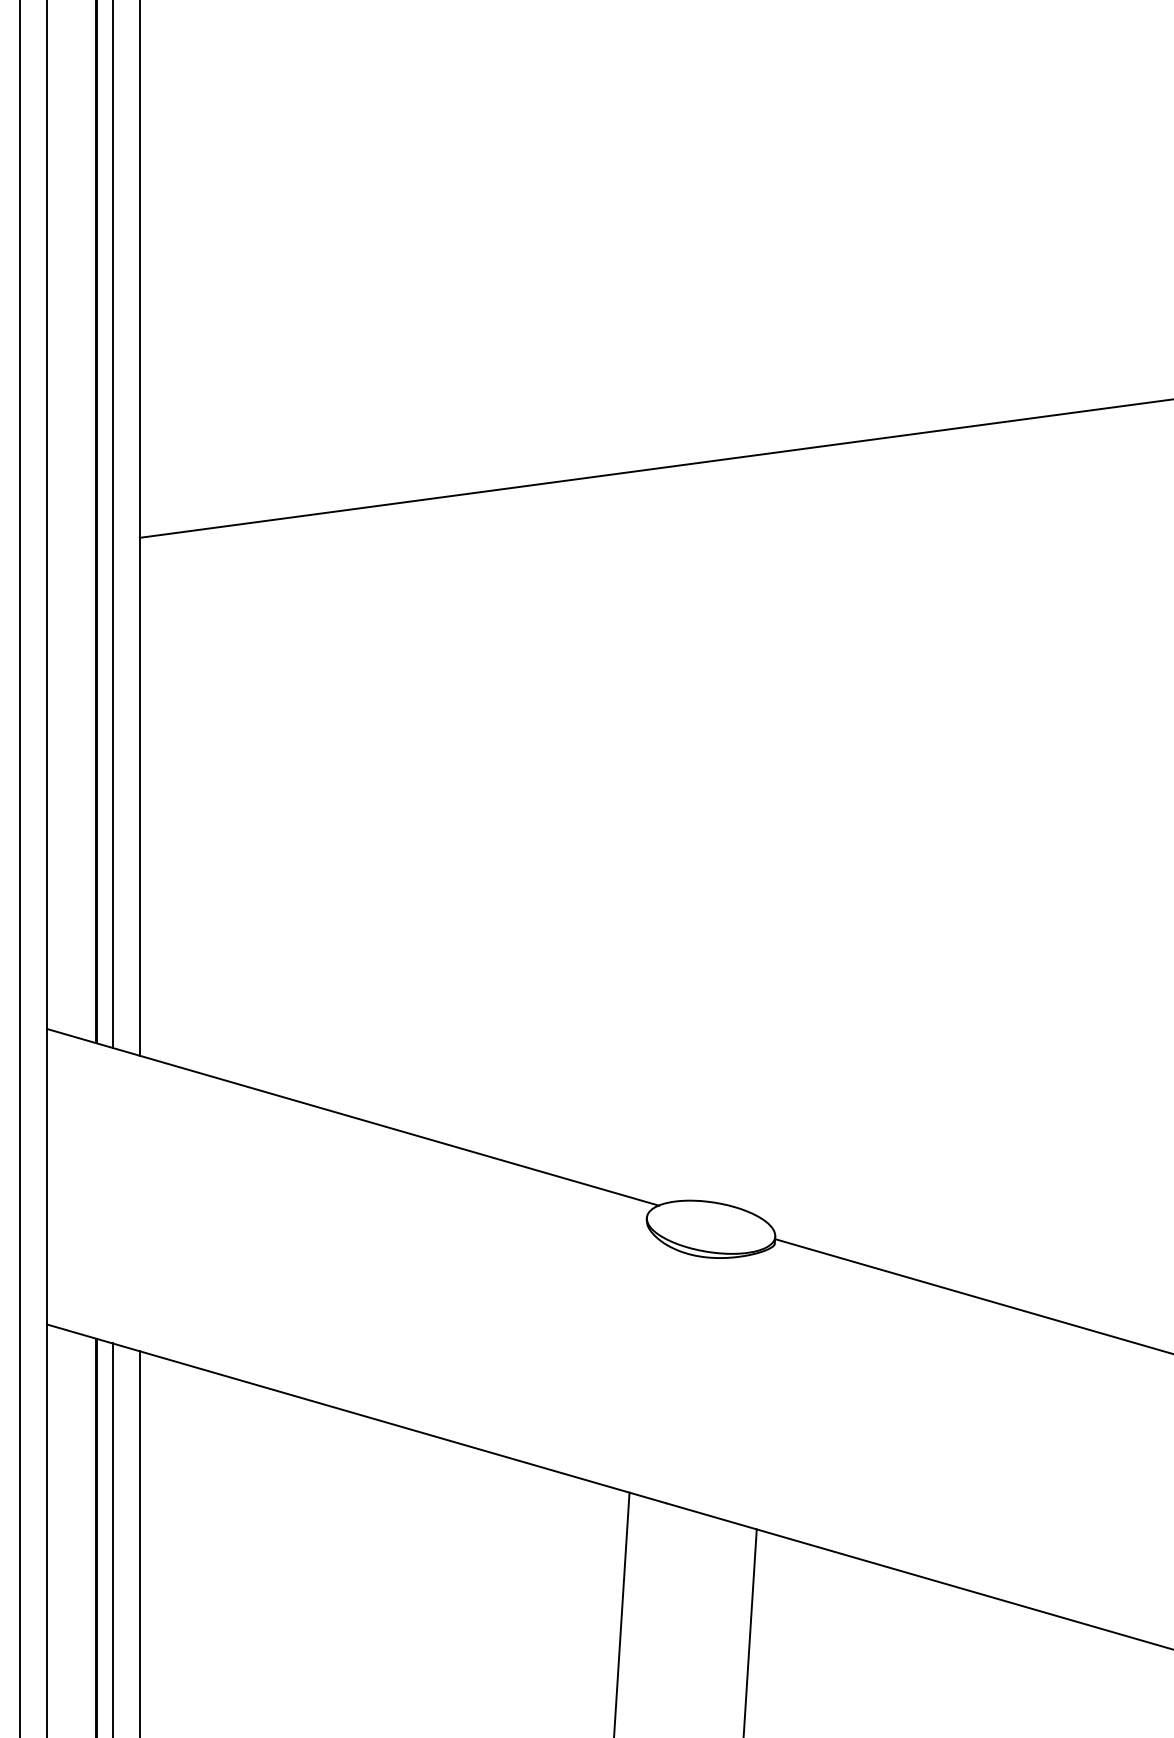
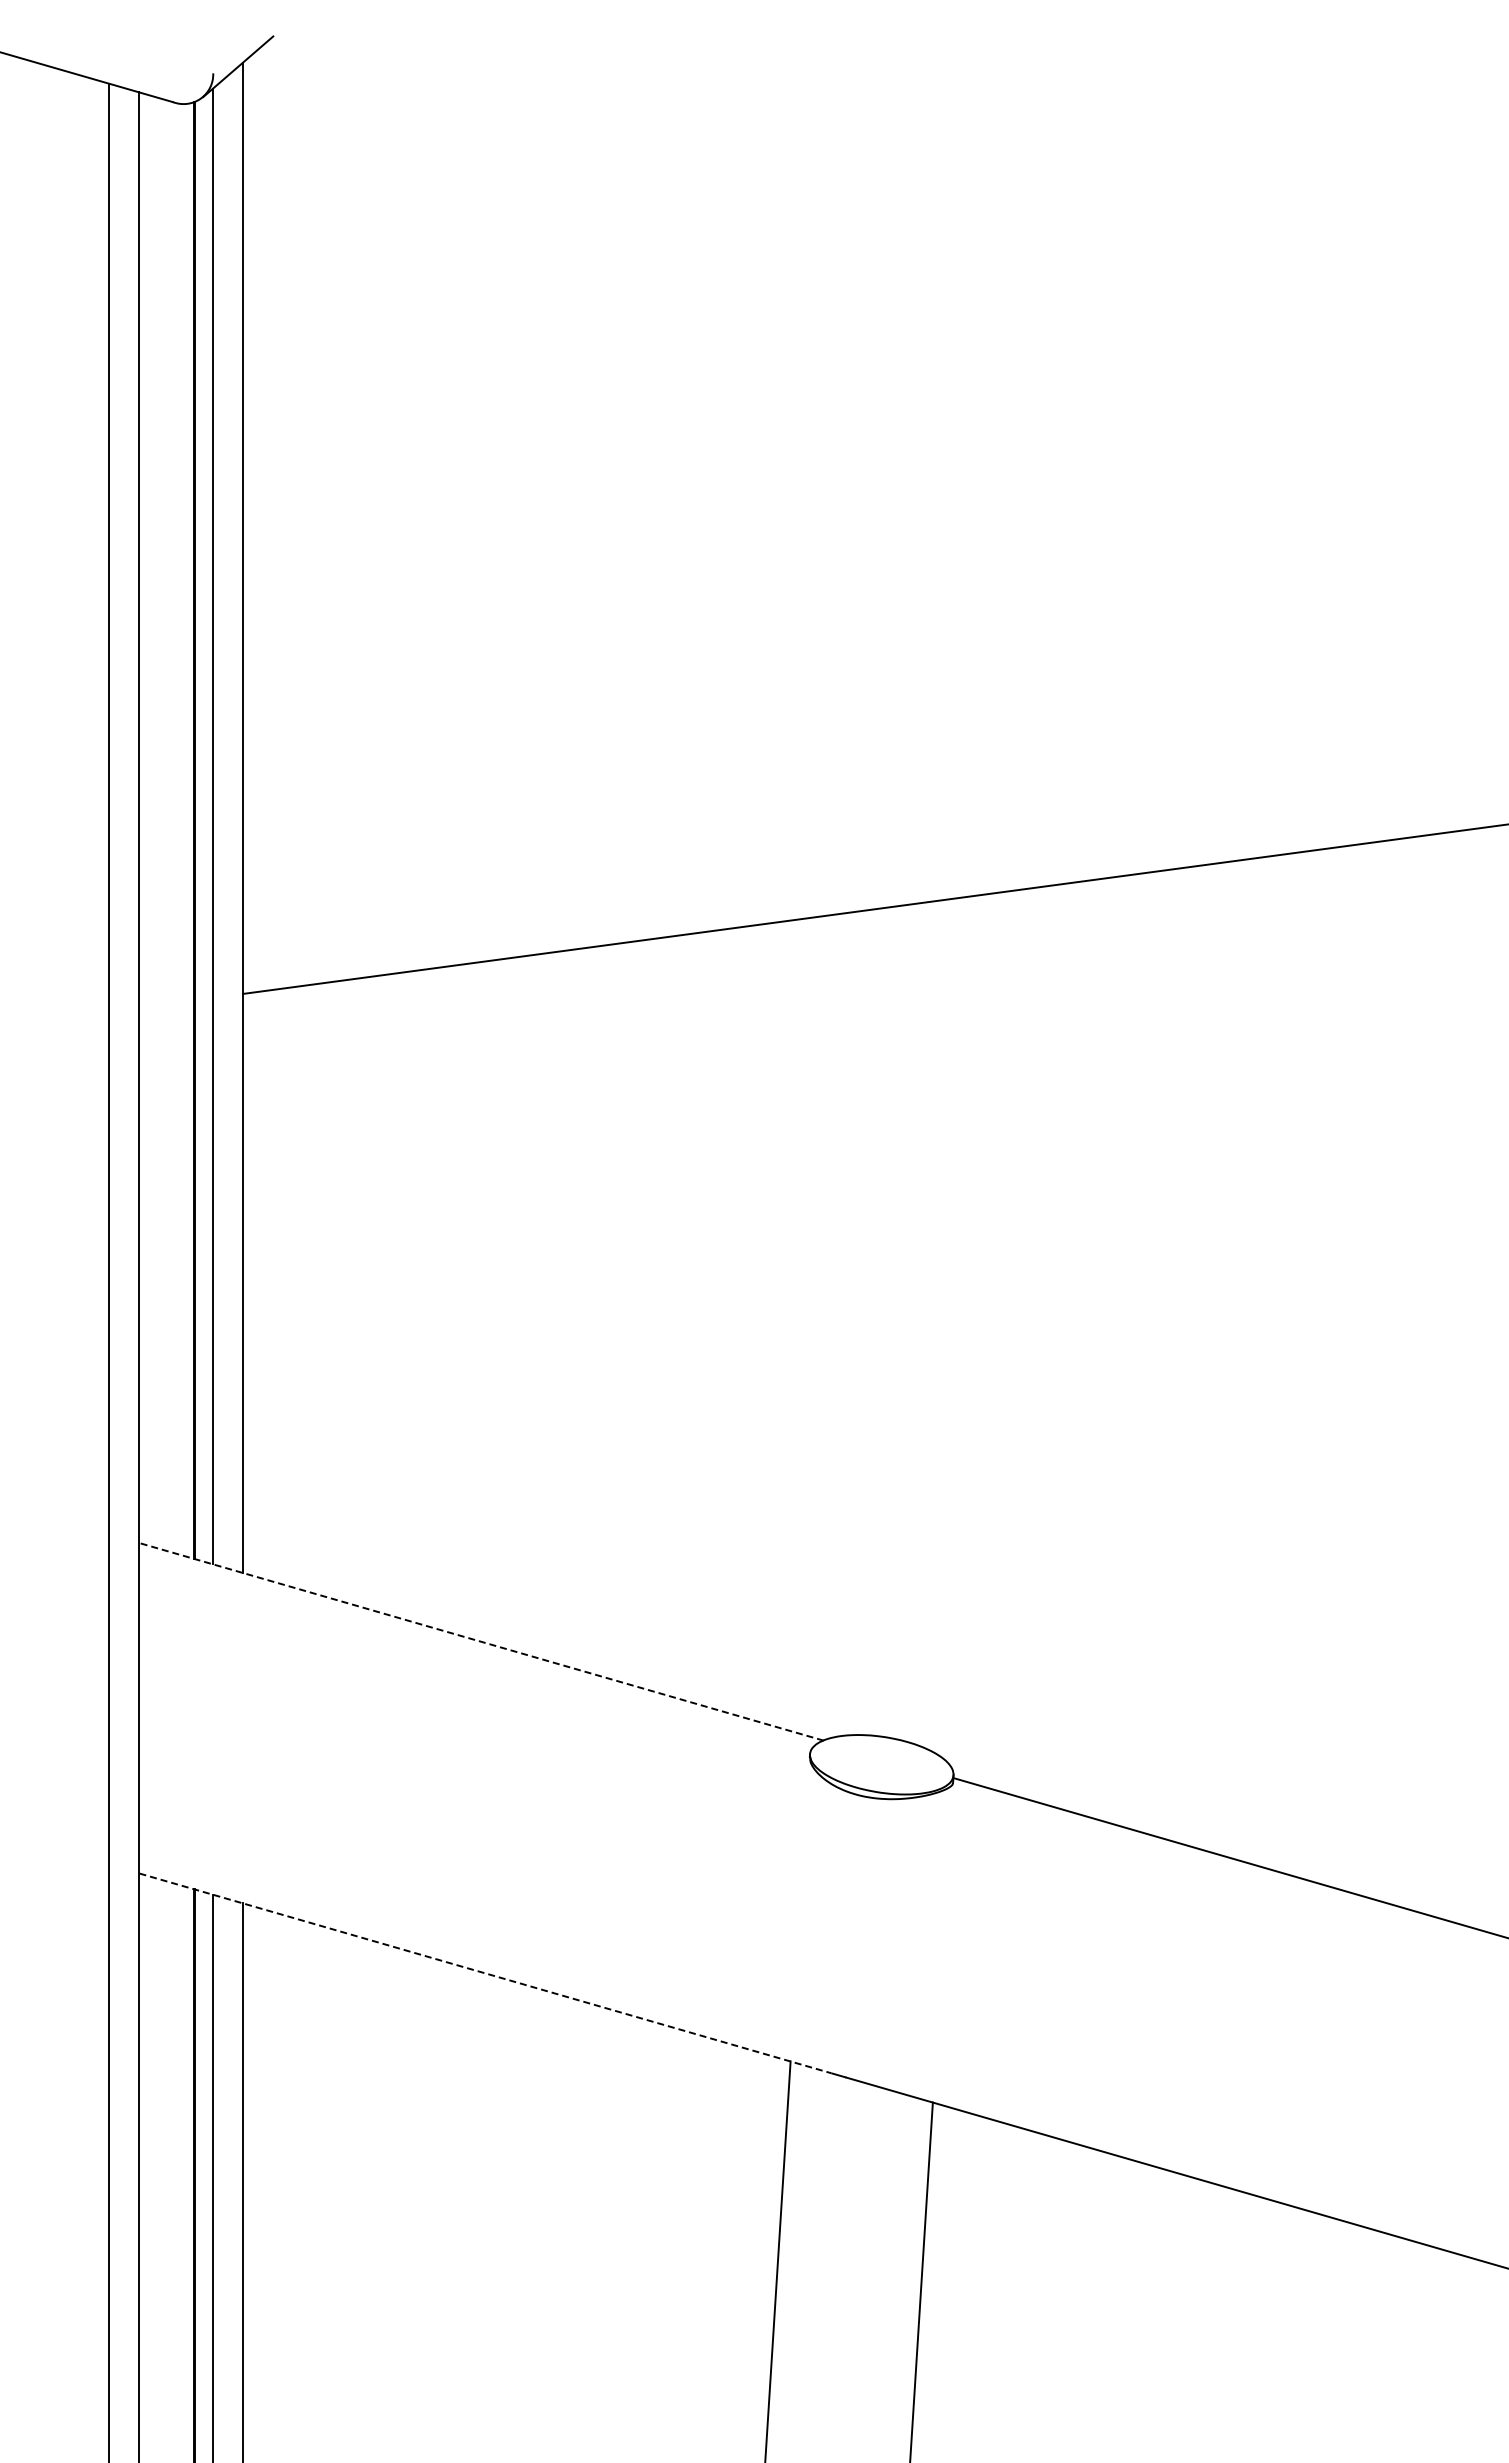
line: (353, 1117) -> (481, 1641), solid -> dashed
line: (357, 1413) -> (486, 1973), solid -> dashed

